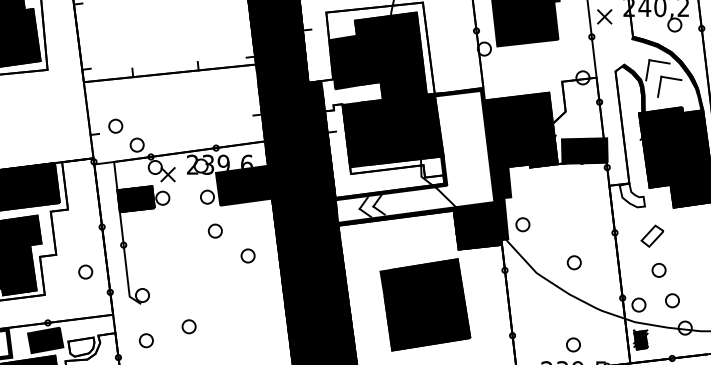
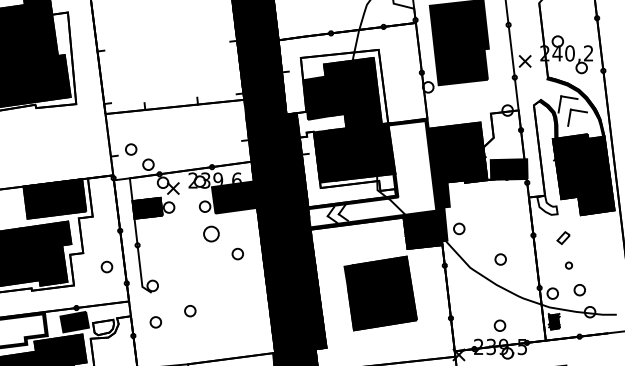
circle: (215, 230) -> (211, 233), size x1.4
part: (652, 235) -> (563, 237), size x0.7
circle: (658, 270) -> (568, 265), size x0.6

